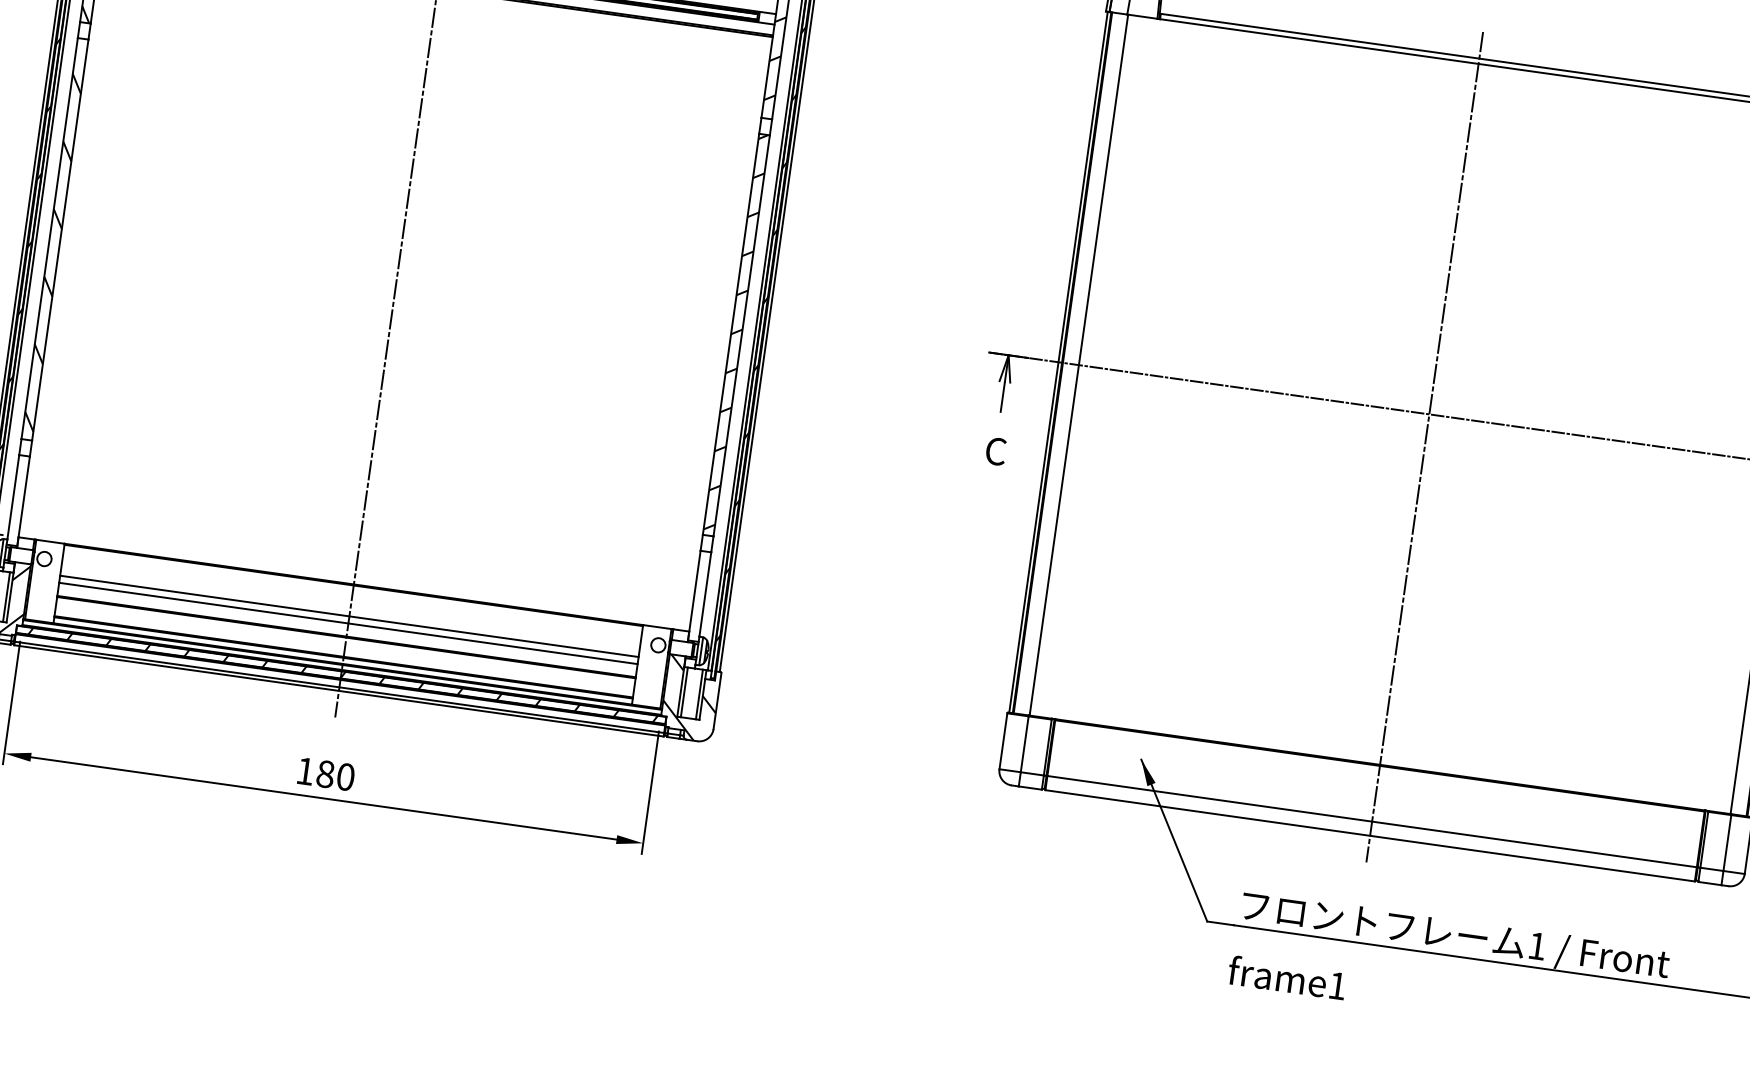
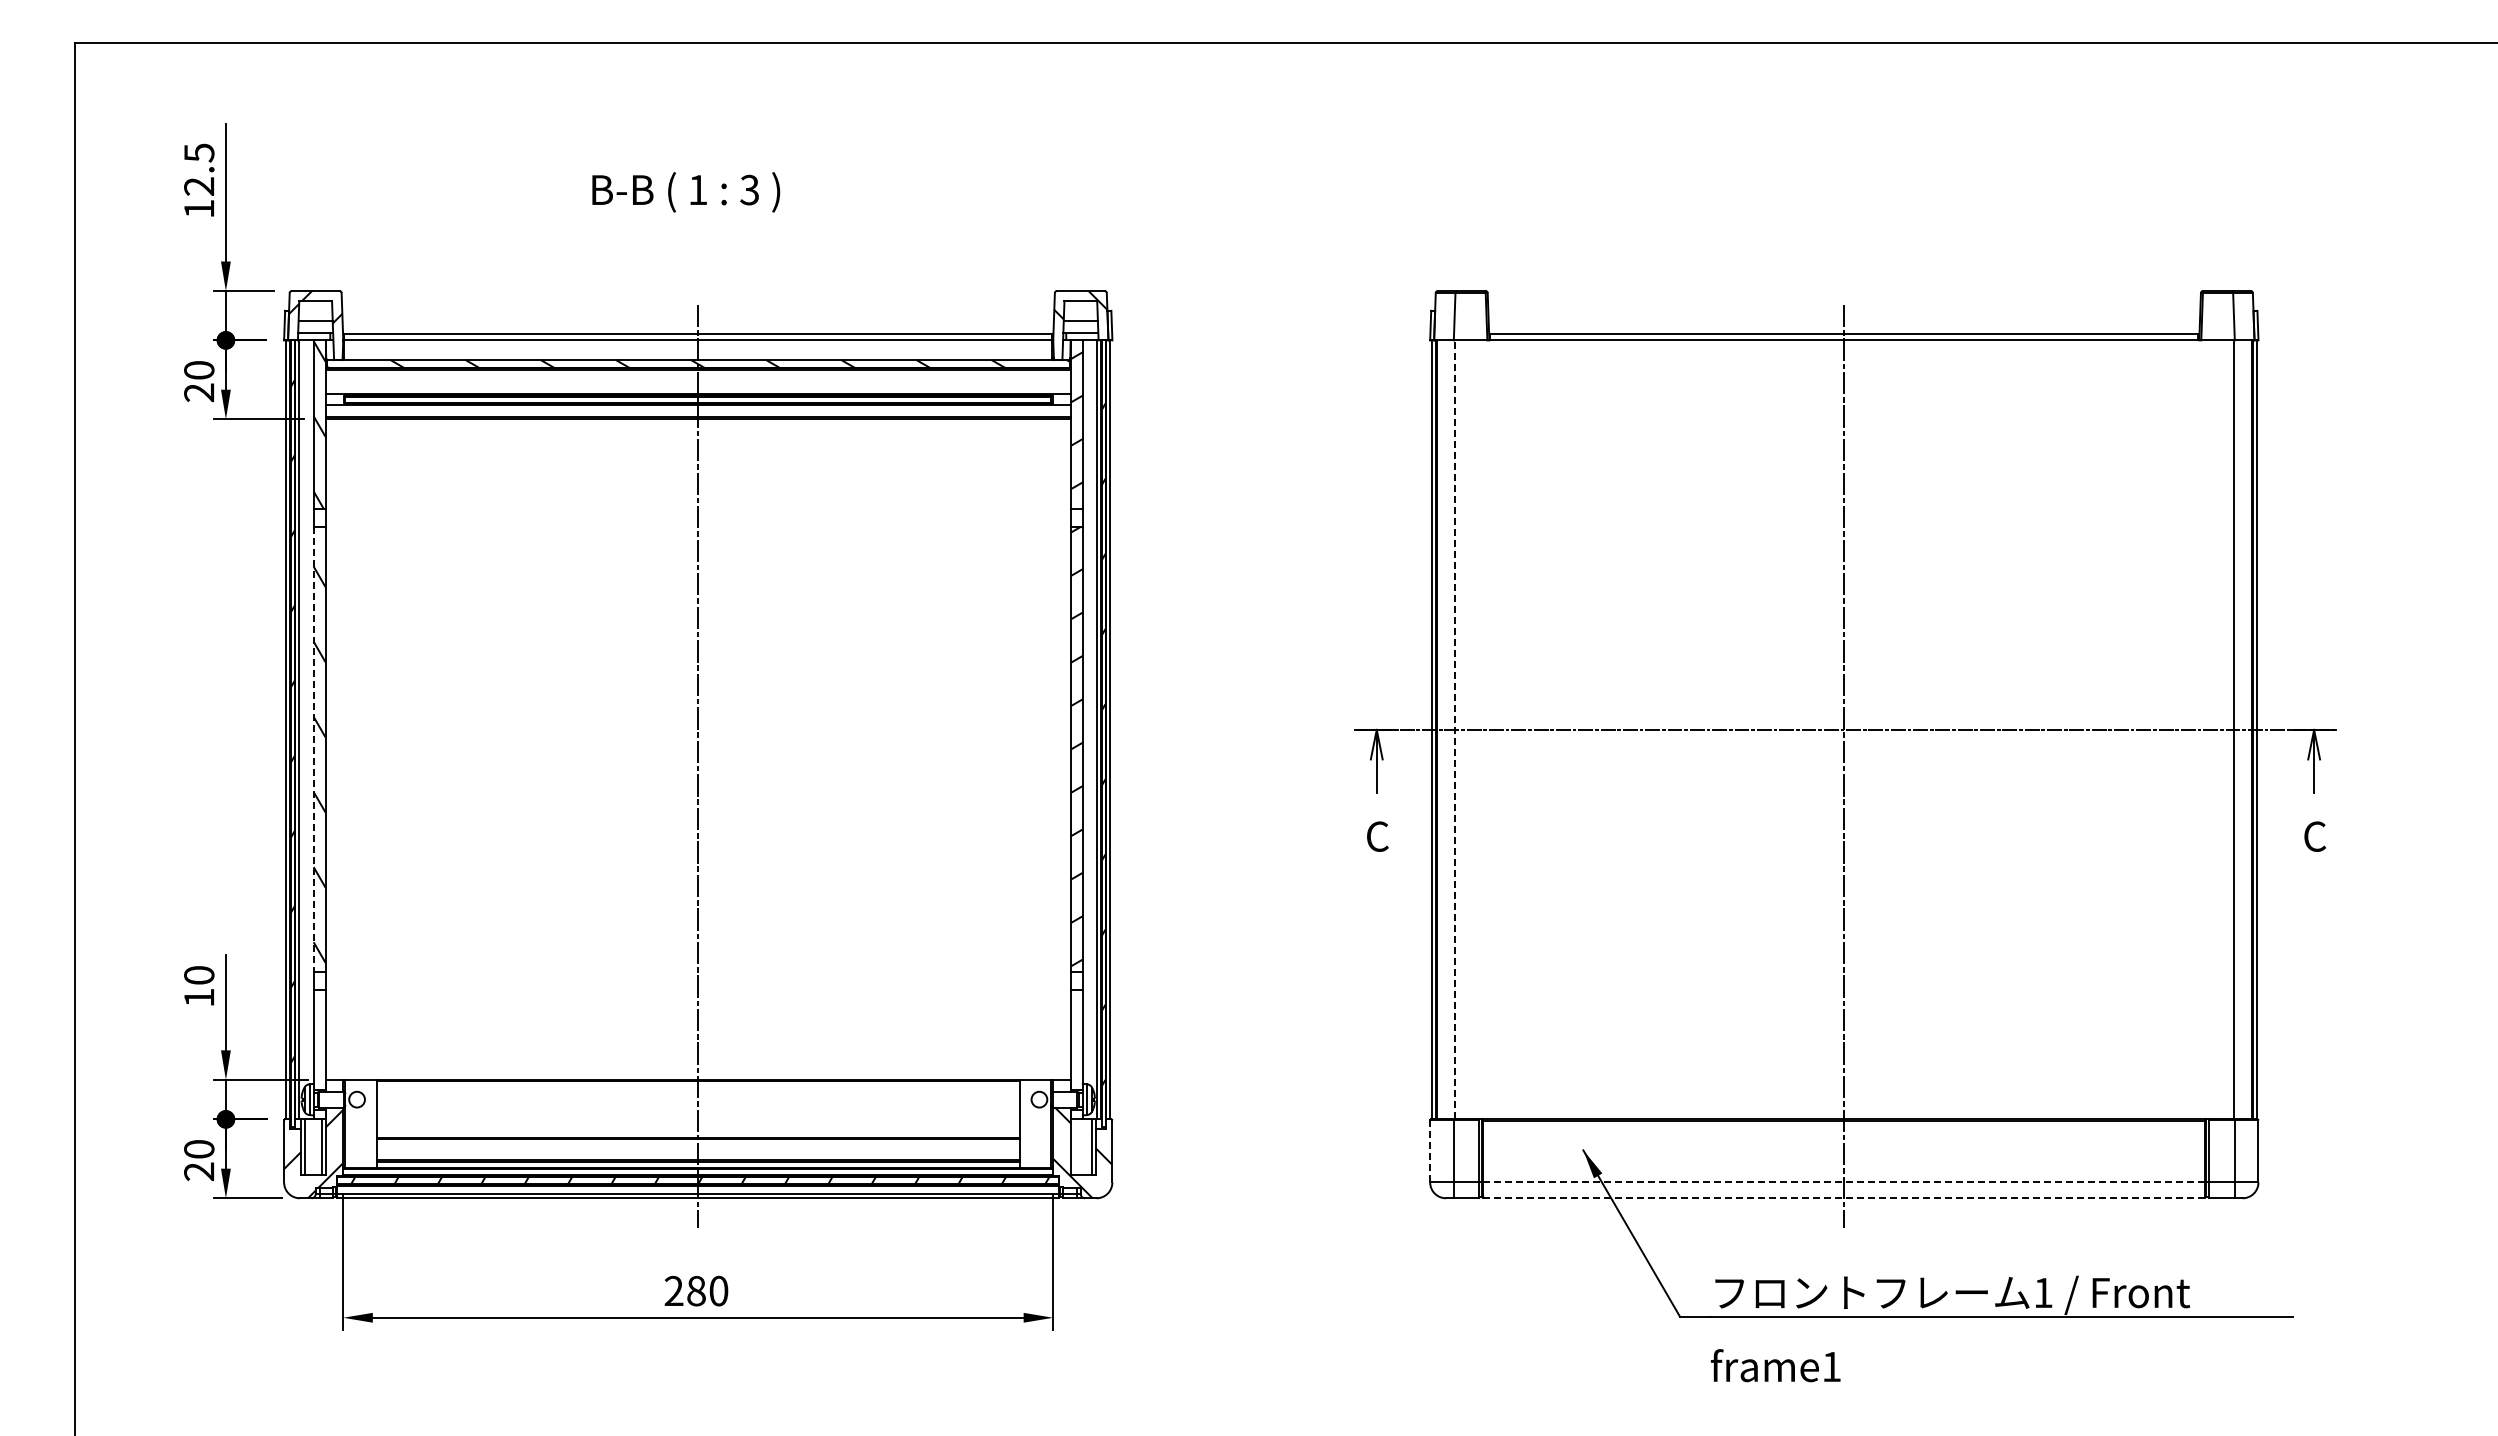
line: (49, 238) -> (313, 749), solid -> dashed
line: (1078, 364) -> (1454, 729), solid -> dashed
line: (348, 616) -> (697, 1115), removed
line: (347, 623) -> (697, 1123), removed
line: (684, 691) -> (1074, 1146), removed
line: (1003, 741) -> (1430, 1151), solid -> dashed
text: (305, 770) -> (673, 1290), 180 -> 280
line: (1372, 821) -> (1844, 1182), solid -> dashed
line: (1370, 836) -> (1844, 1198), solid -> dashed

